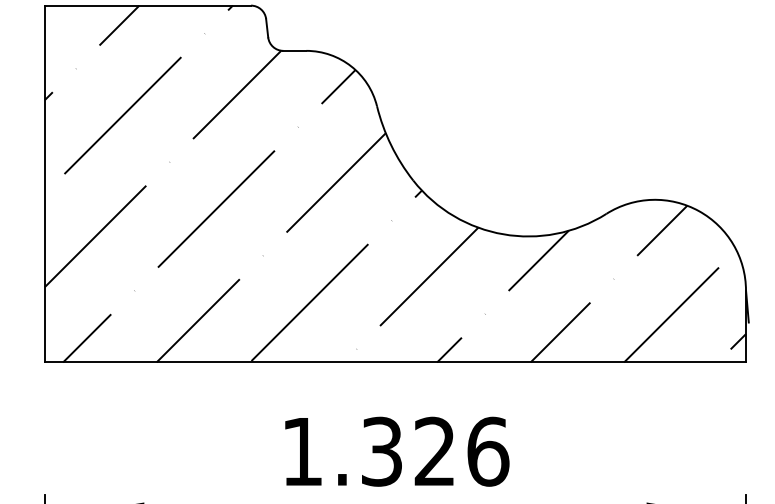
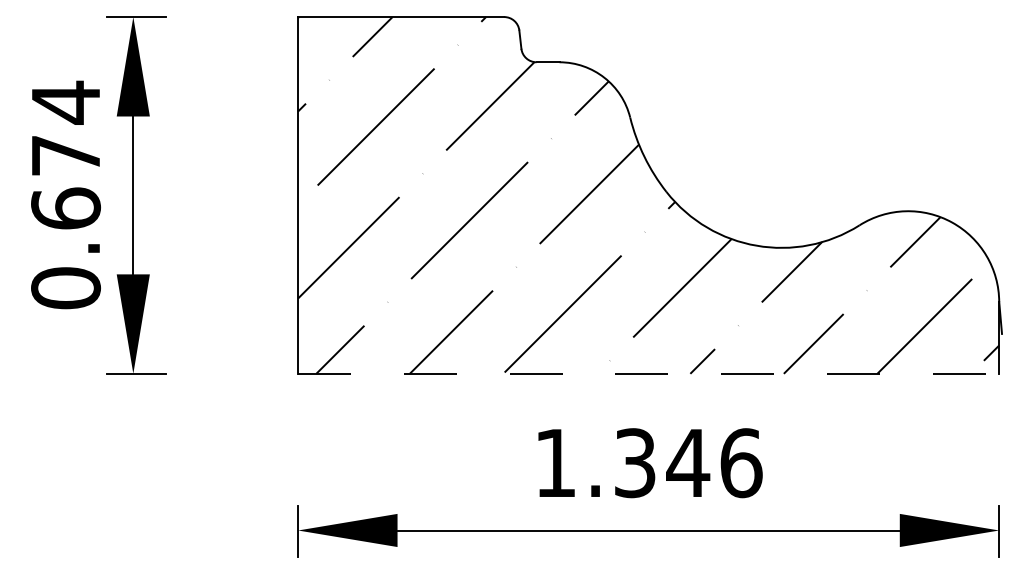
line: (395, 362) -> (648, 373), solid -> dashed
text: (435, 451) -> (688, 462), 1.326 -> 1.346

